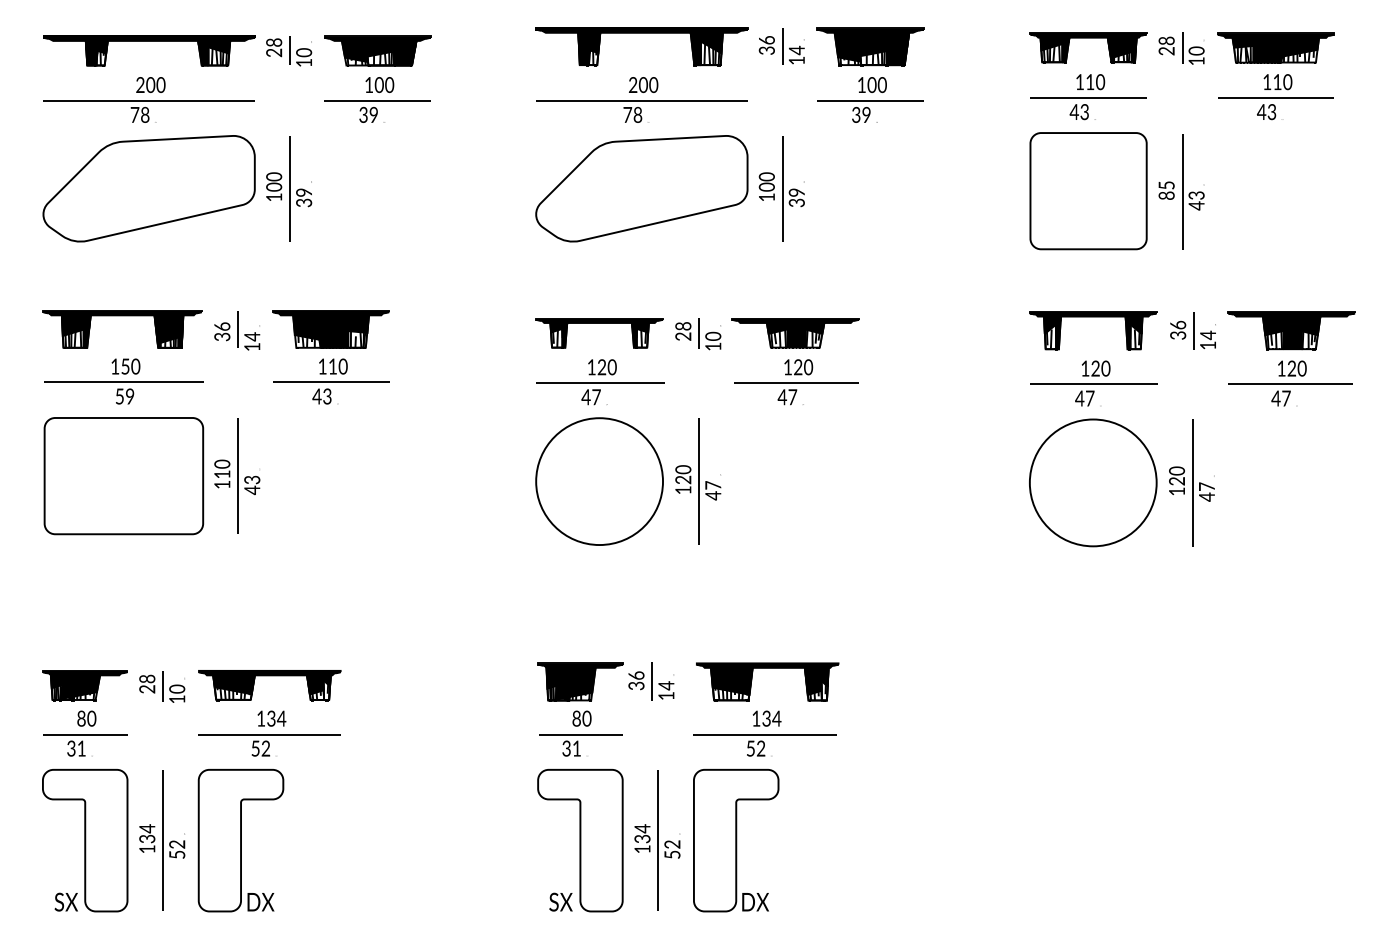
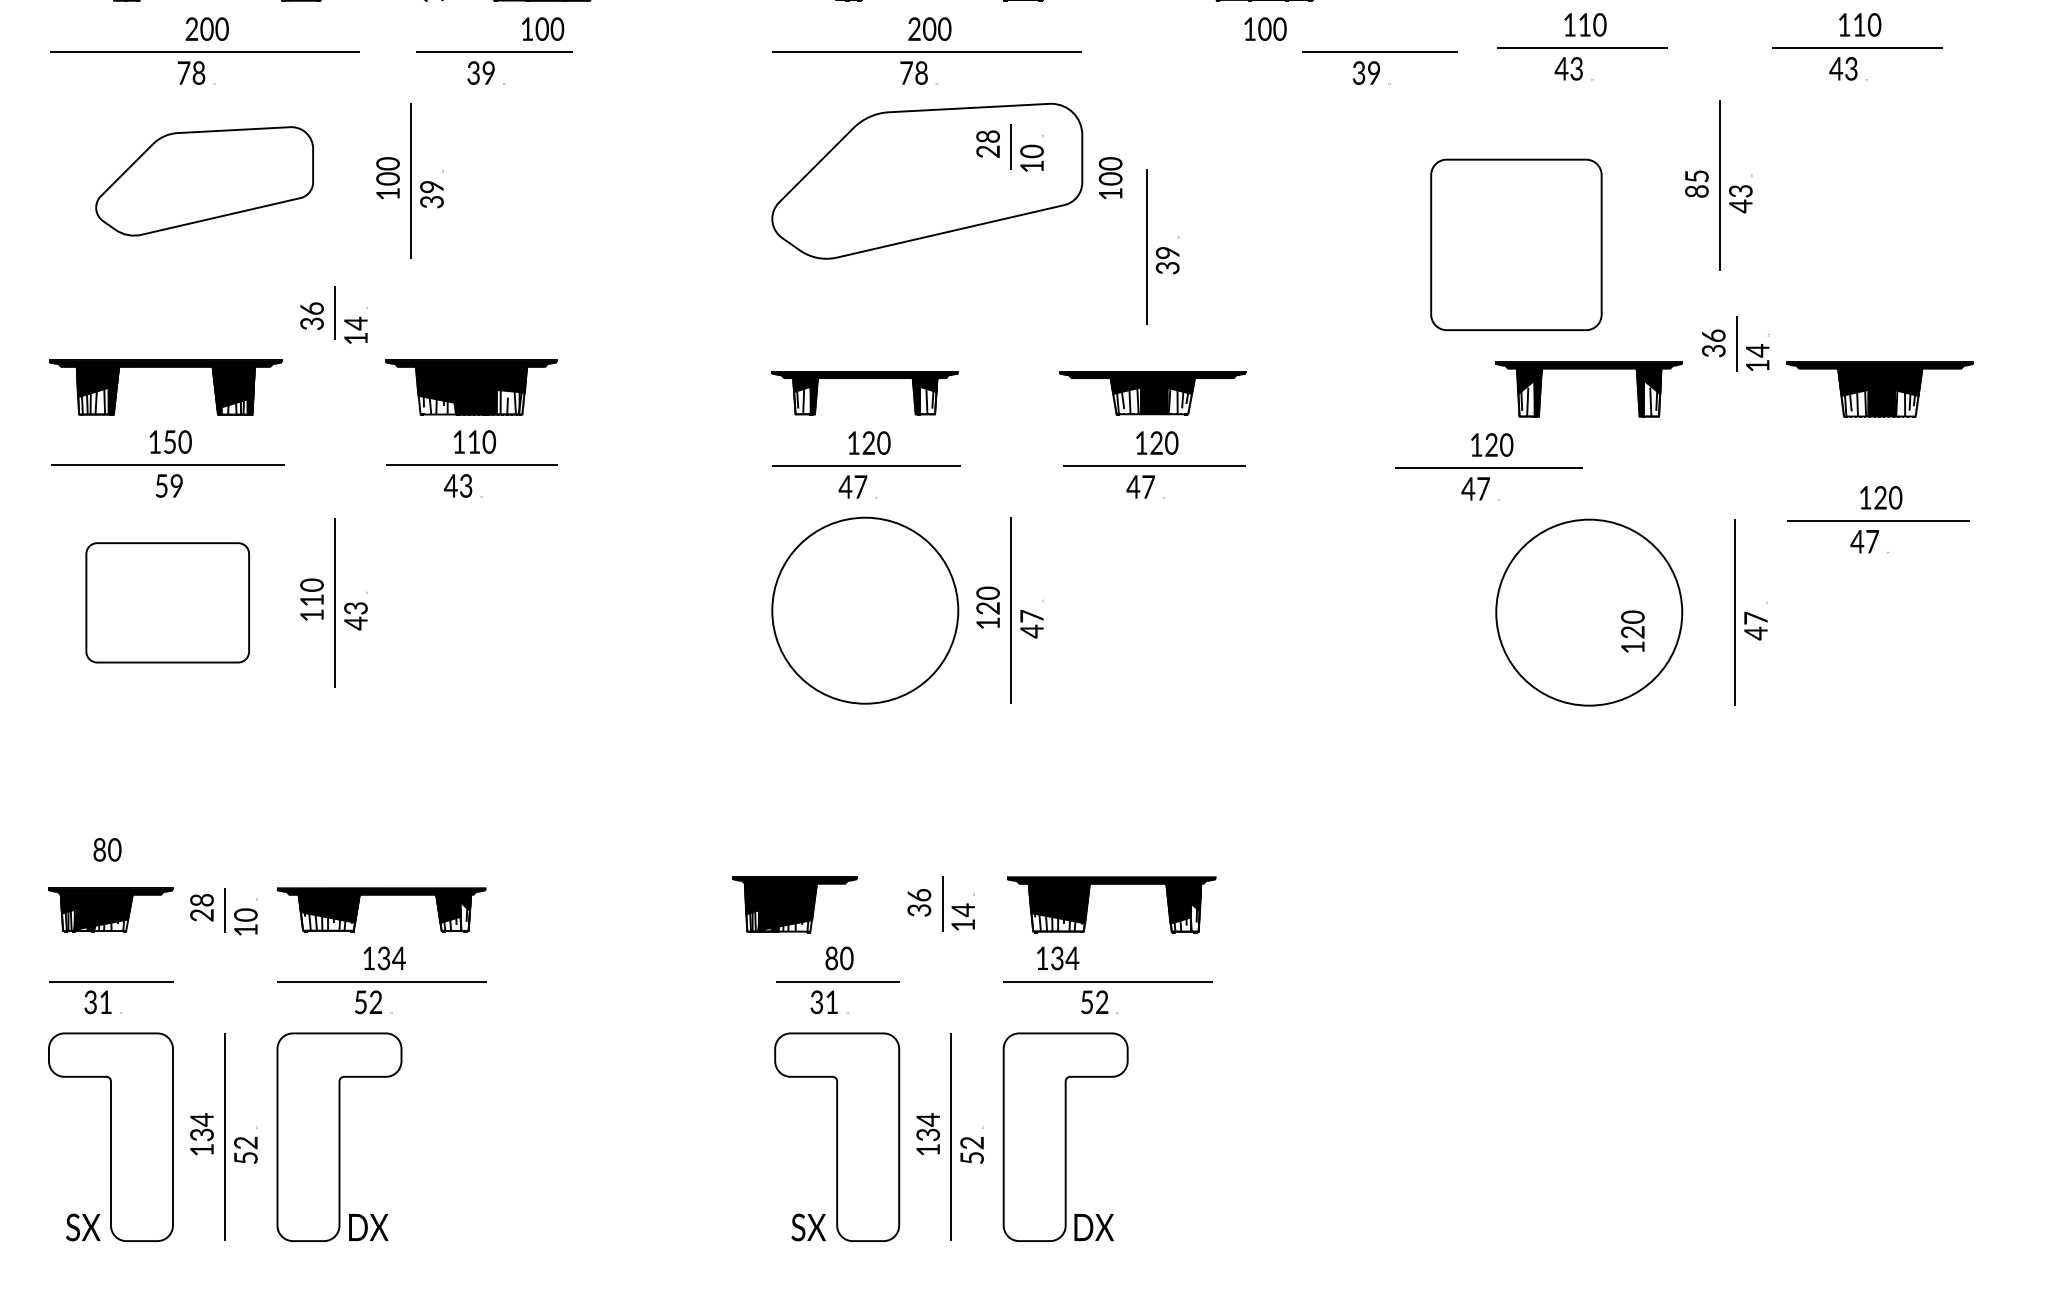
part: (377, 111) -> (494, 67), moved
part: (870, 111) -> (1379, 67), moved
part: (148, 188) -> (203, 180), size x0.7
part: (793, 188) -> (1162, 246), moved
part: (1088, 191) -> (1516, 245), moved
part: (237, 330) -> (334, 314), moved
part: (1192, 330) -> (1734, 343), moved
part: (698, 334) -> (1010, 148), moved
part: (1093, 383) -> (1488, 466), moved
part: (1290, 383) -> (1878, 519), moved
part: (123, 476) -> (167, 603), size x0.7
text: (1176, 480) -> (1632, 631), moved
part: (580, 681) -> (794, 903), moved
text: (86, 718) -> (106, 849), moved
text: (767, 718) -> (1058, 958), moved

